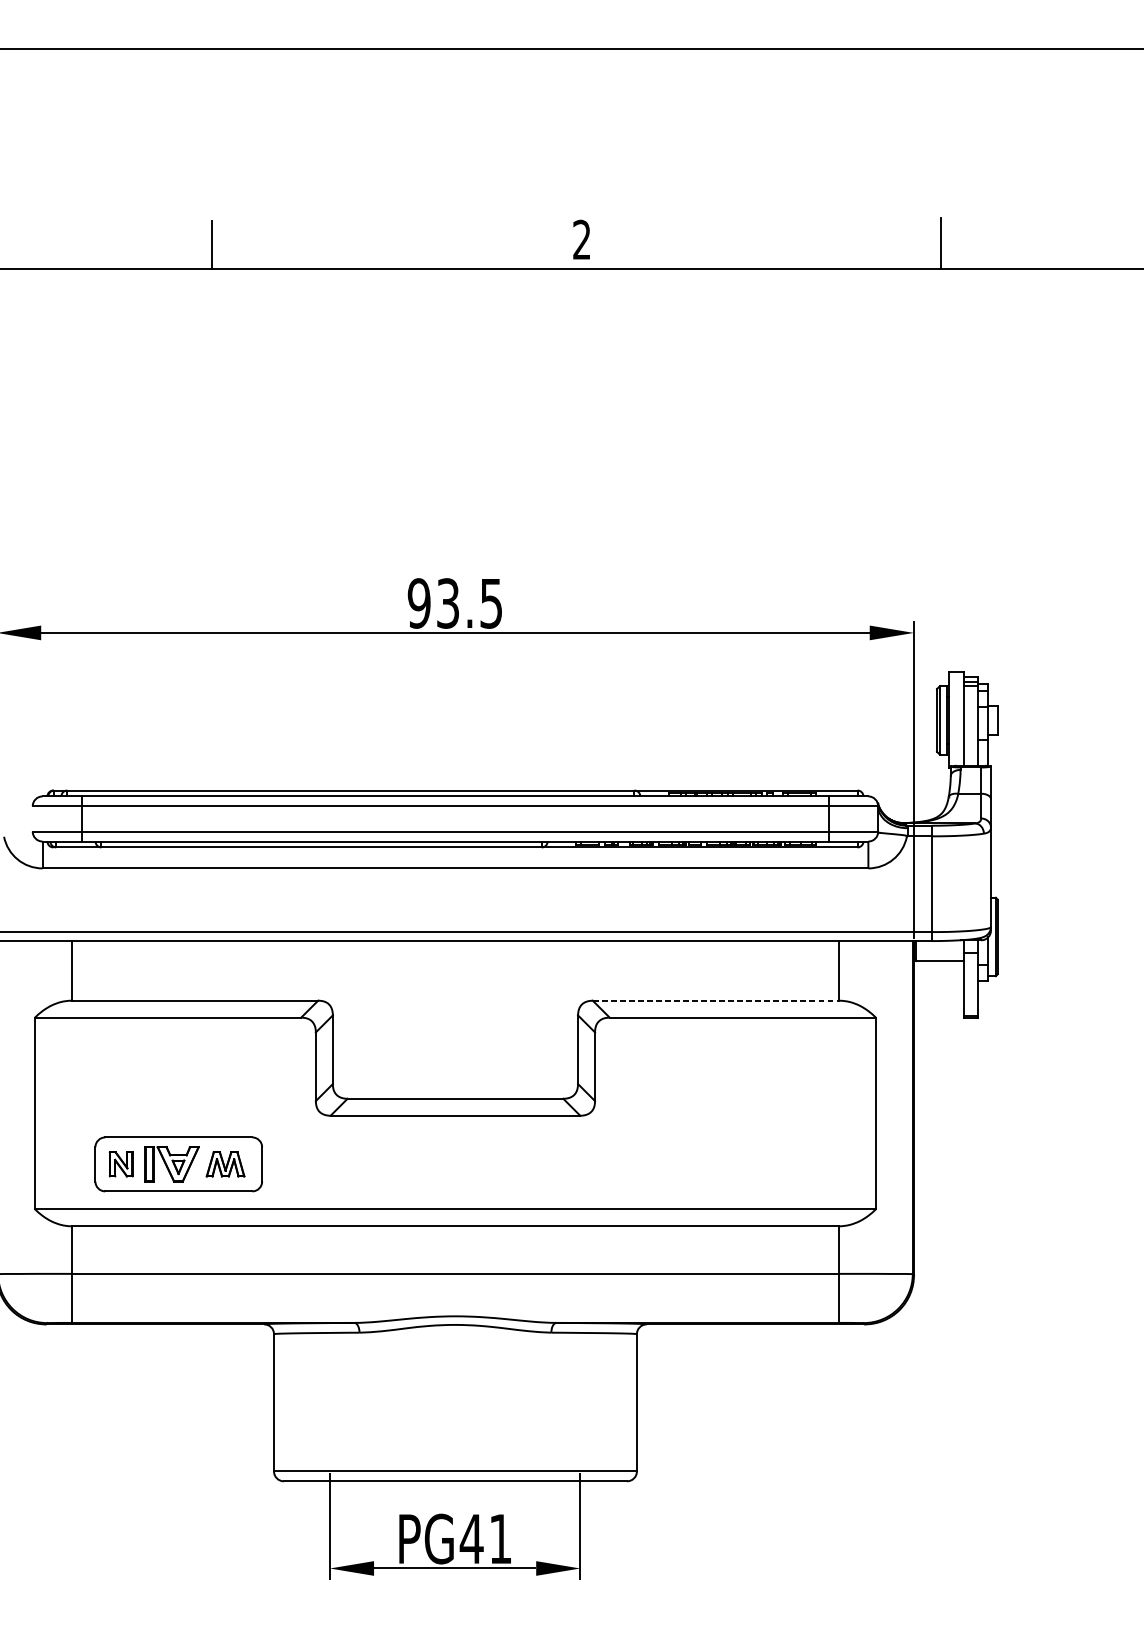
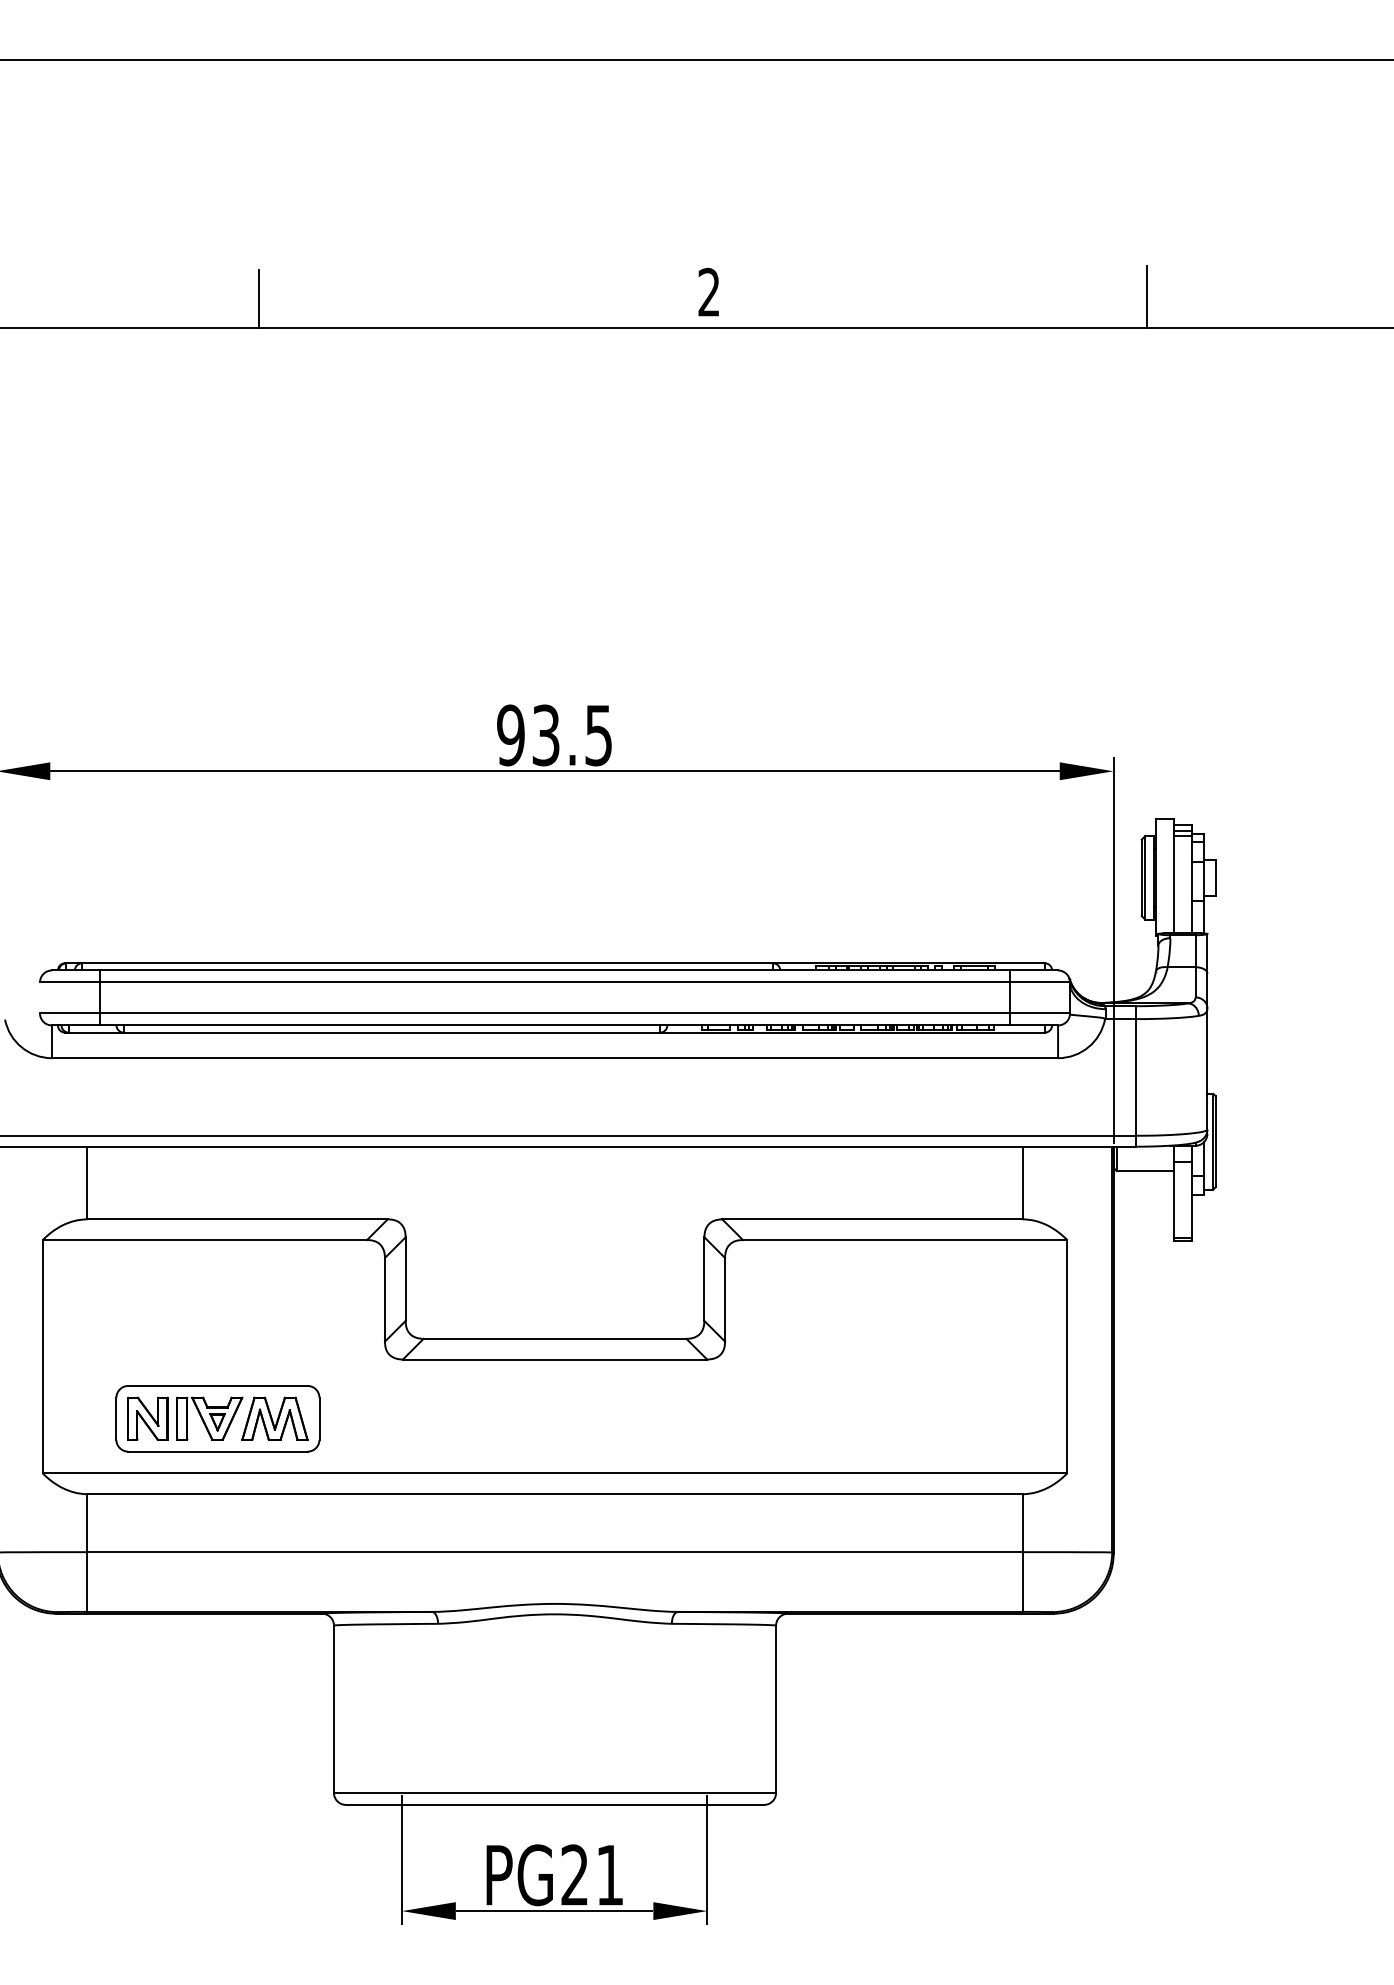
line: (716, 1000) -> (872, 1219), dashed -> solid
part: (120, 1164) -> (147, 1418), size x1.43
part: (225, 1164) -> (274, 1418), size x1.43
text: (471, 1538) -> (574, 1874), PG41 -> PG21

